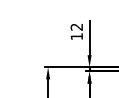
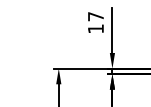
text: (76, 26) -> (95, 15), 12 -> 17

